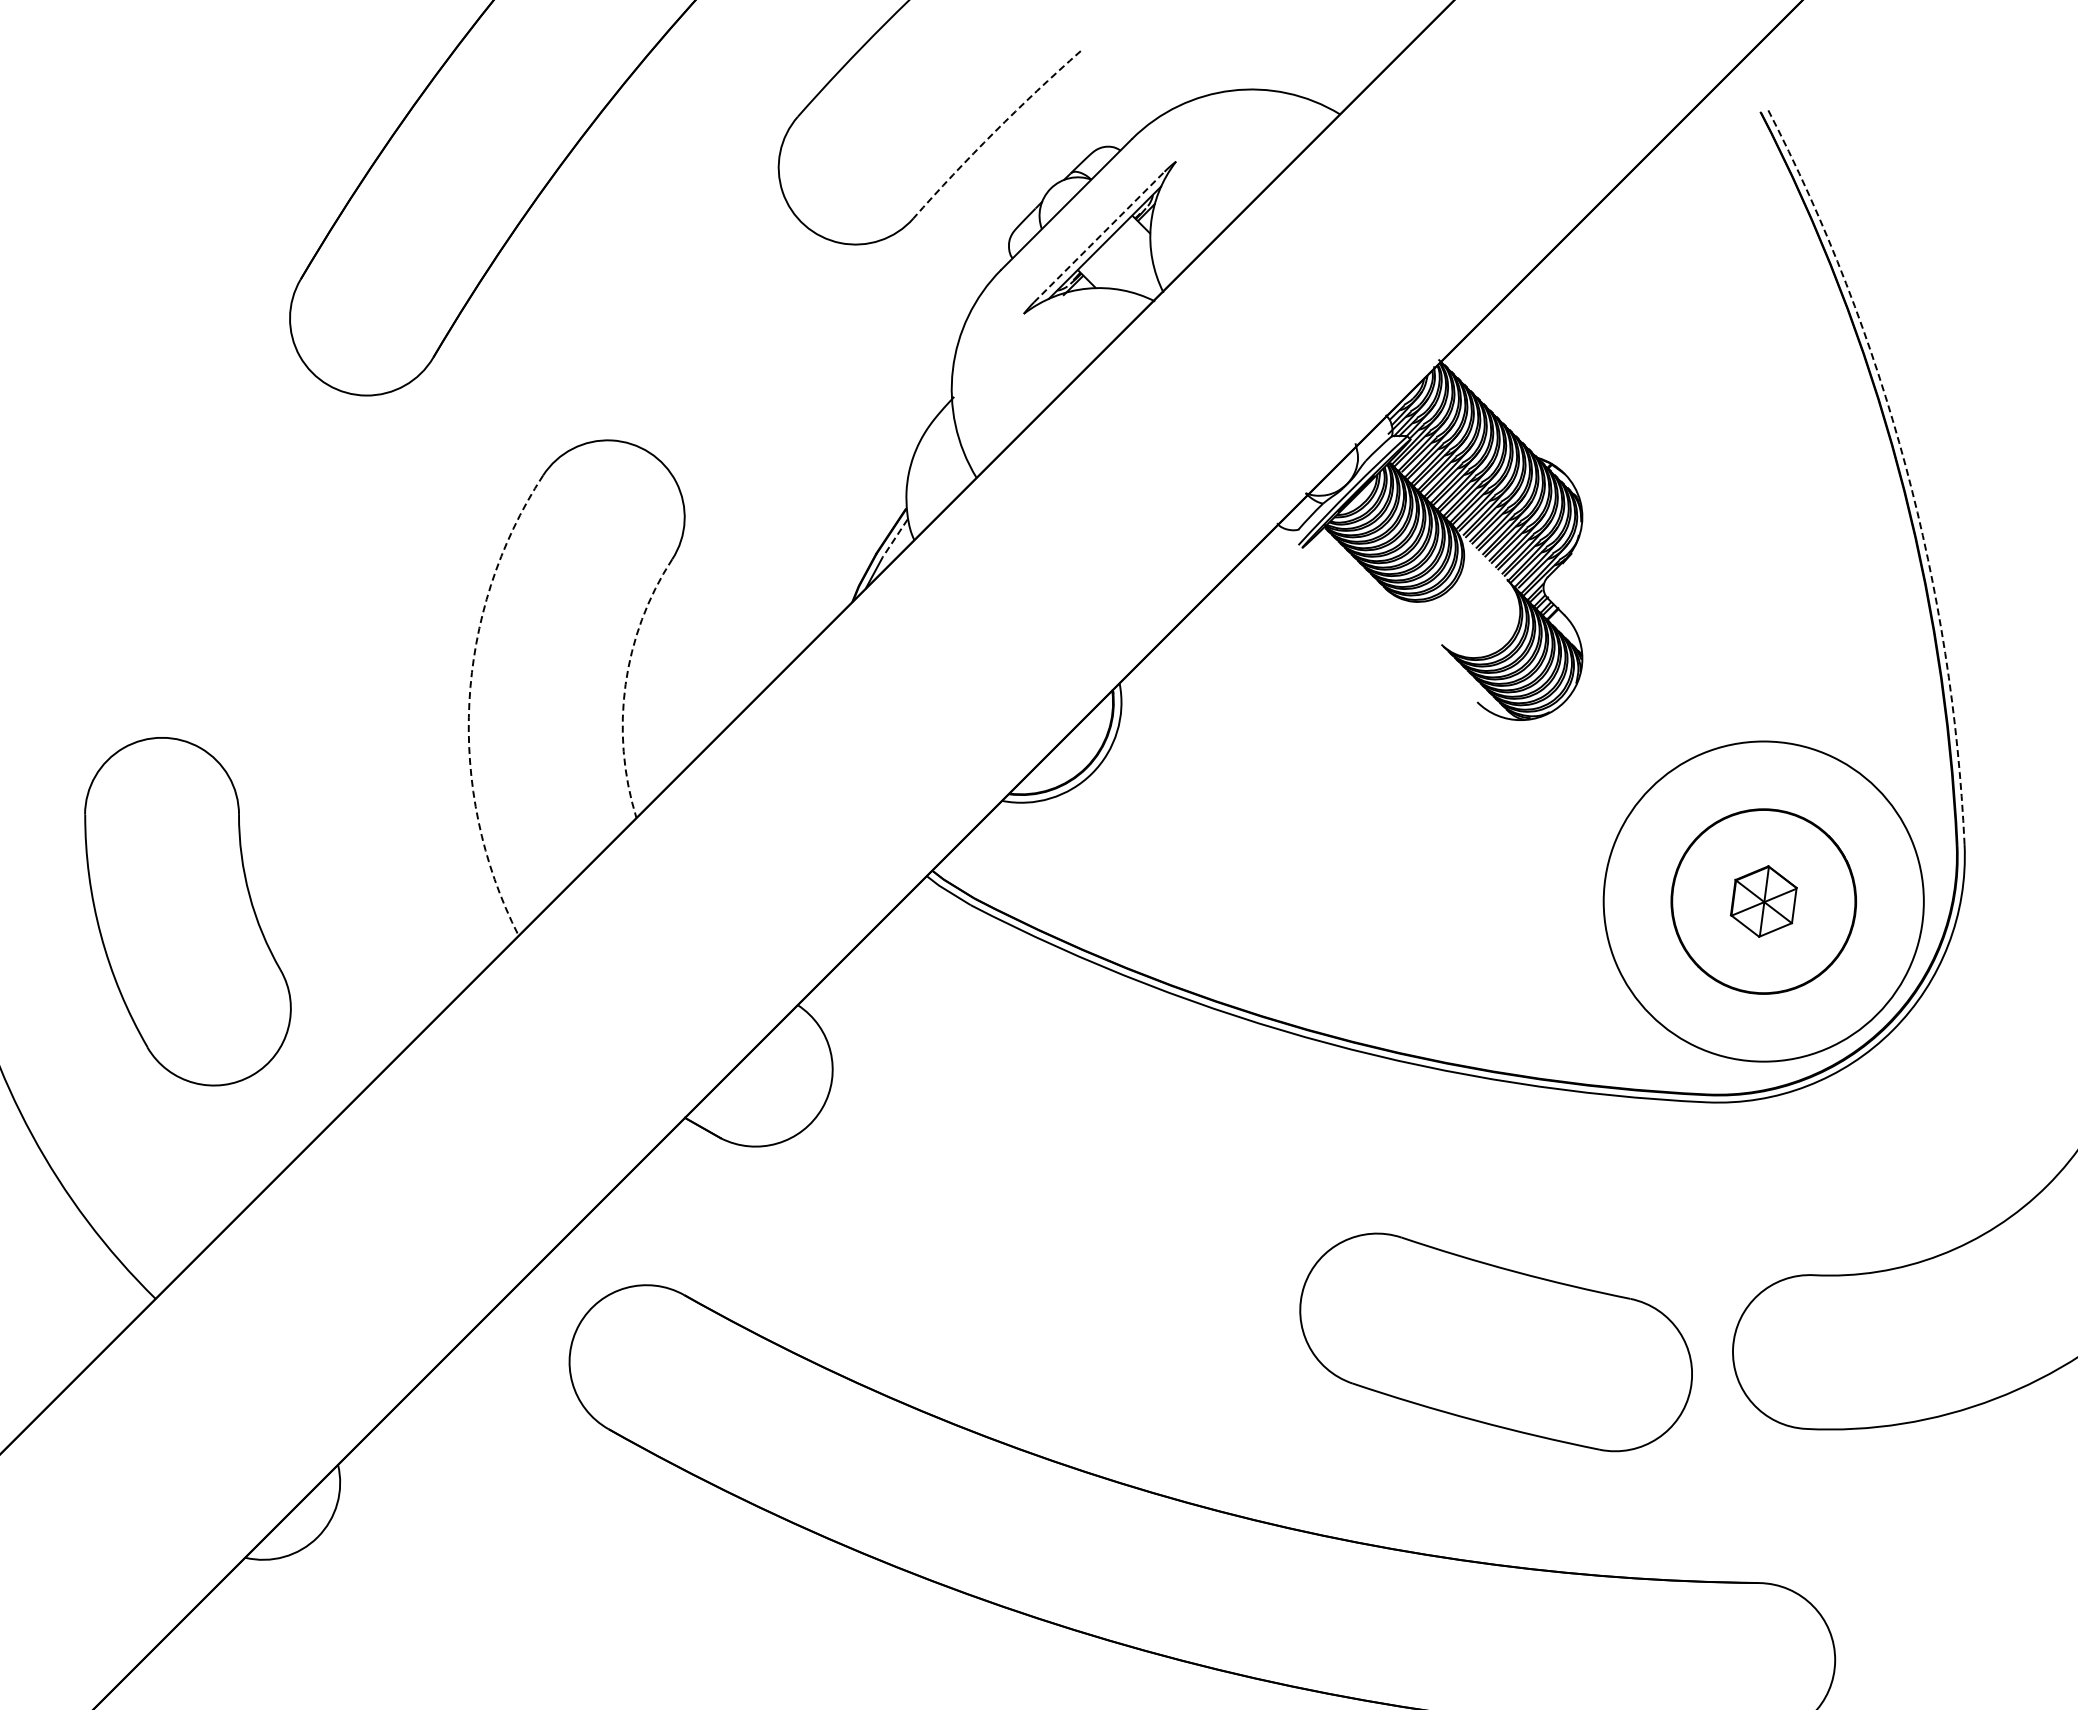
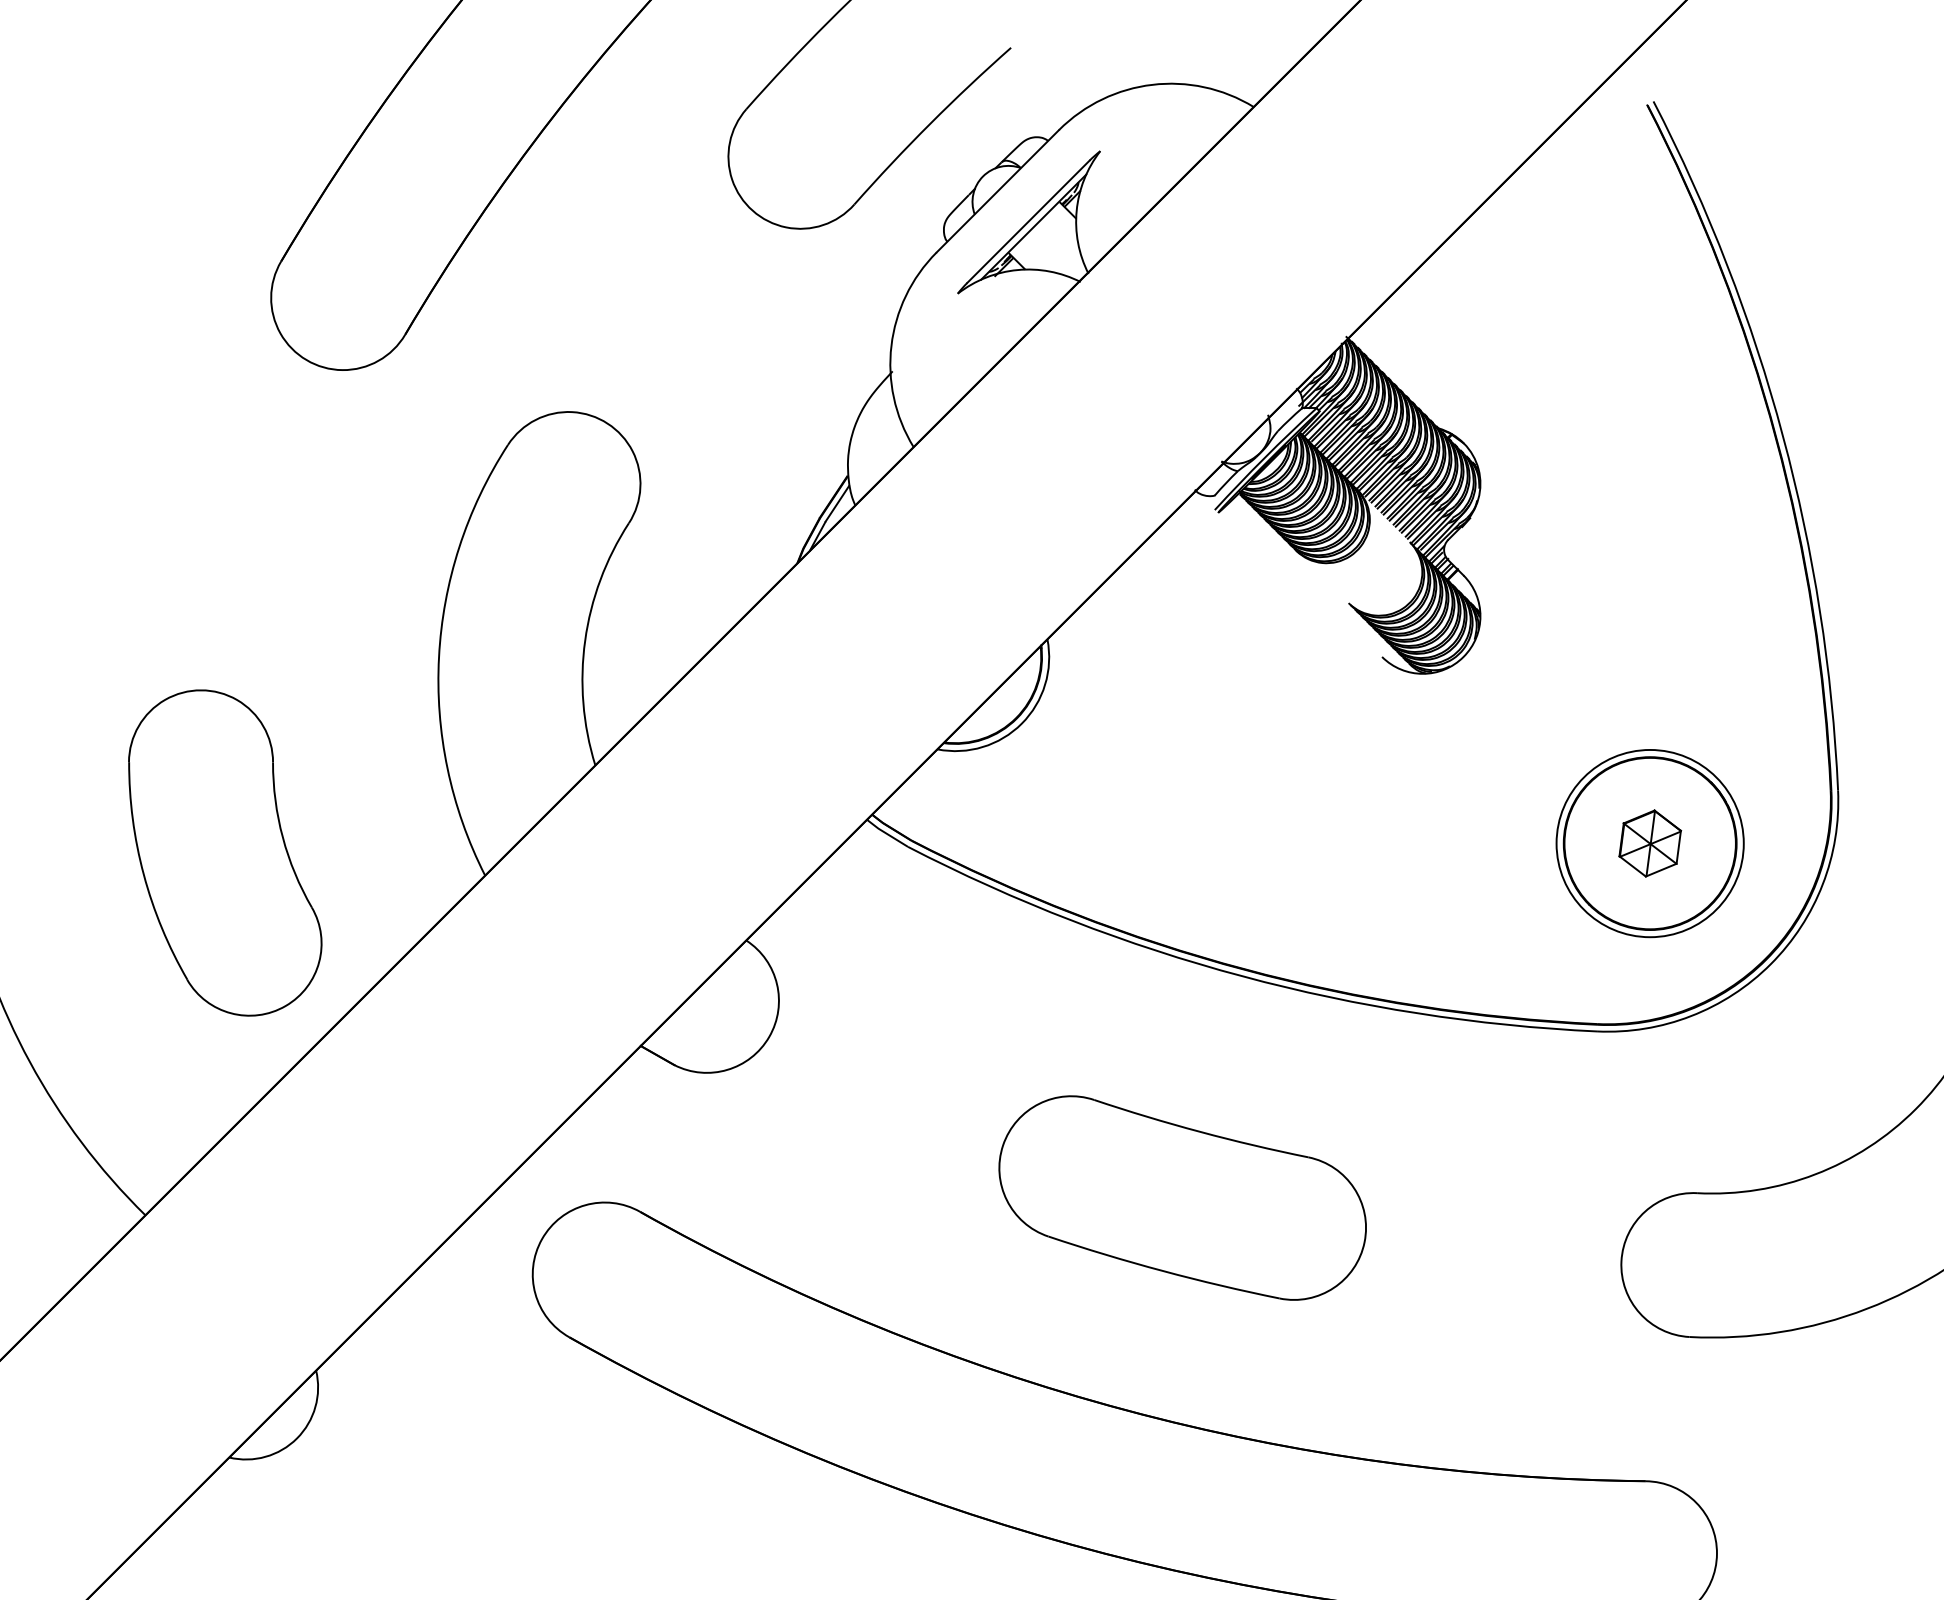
arc: (994, 132) -> (930, 123), dashed -> solid
line: (1099, 236) -> (1028, 221), dashed -> solid
arc: (1905, 465) -> (1782, 435), dashed -> solid
line: (895, 538) -> (837, 503), dashed -> solid
arc: (625, 684) -> (585, 640), dashed -> solid
arc: (469, 702) -> (439, 657), dashed -> solid
circle: (1763, 901) -> (1649, 843), size x0.62
part: (187, 911) -> (224, 852), moved
part: (1495, 1342) -> (1182, 1198), moved

